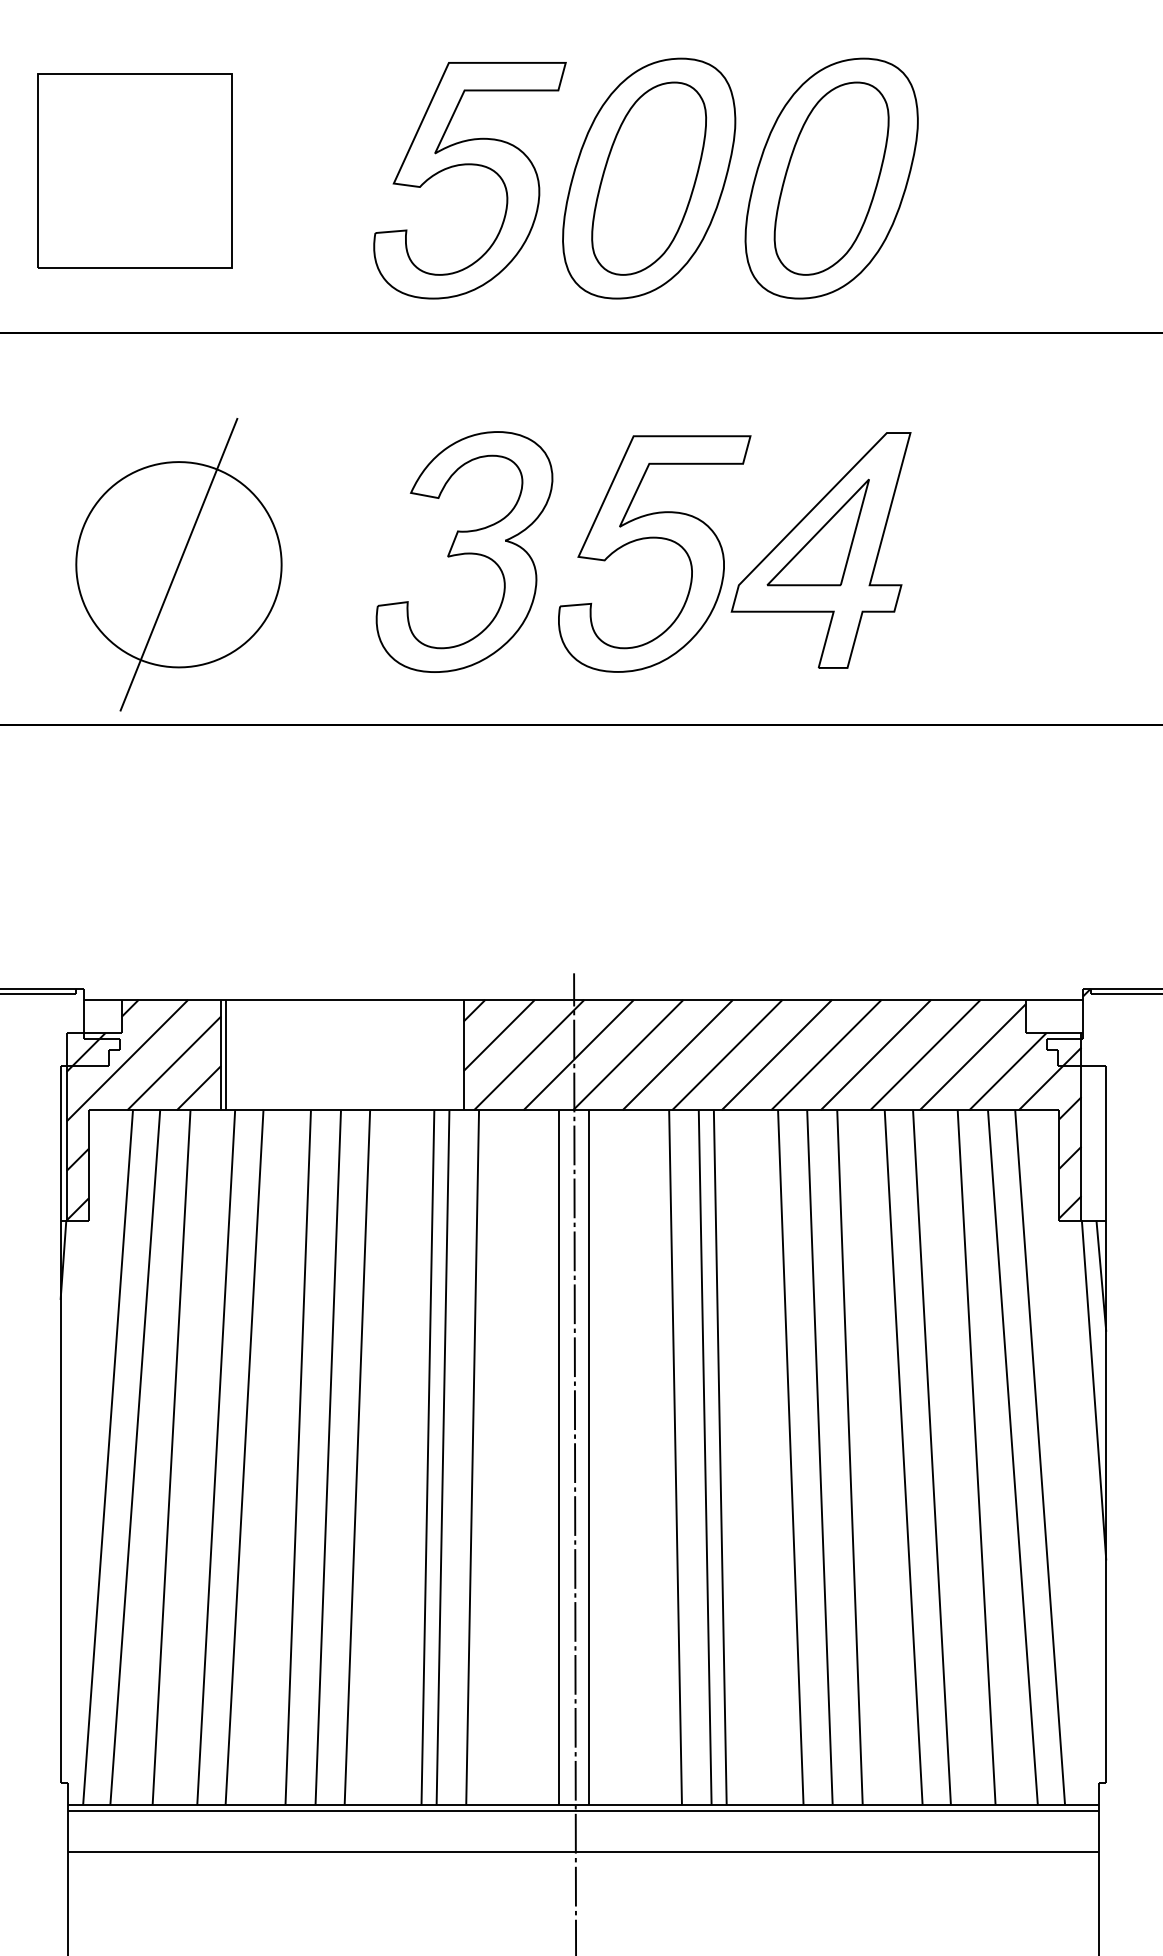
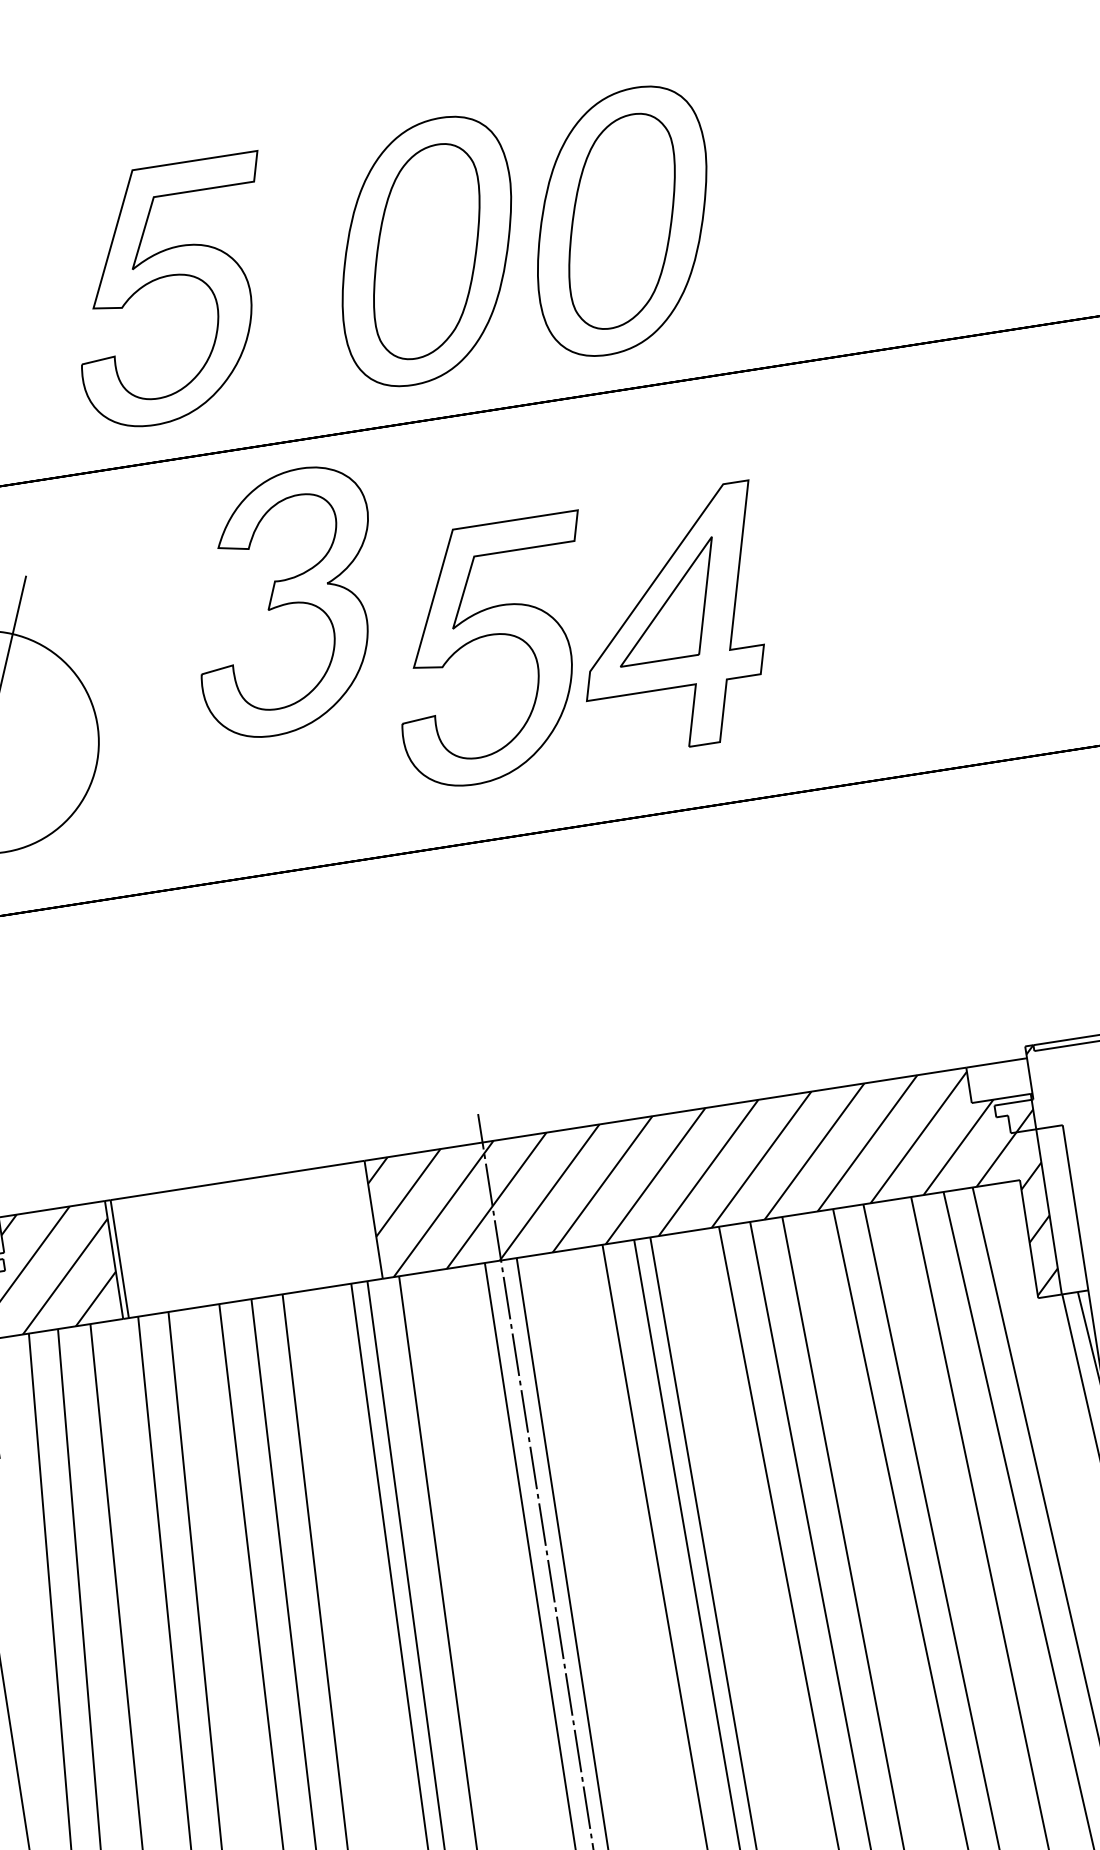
part: (469, 165) -> (171, 276), moved
part: (464, 551) -> (285, 601), moved

